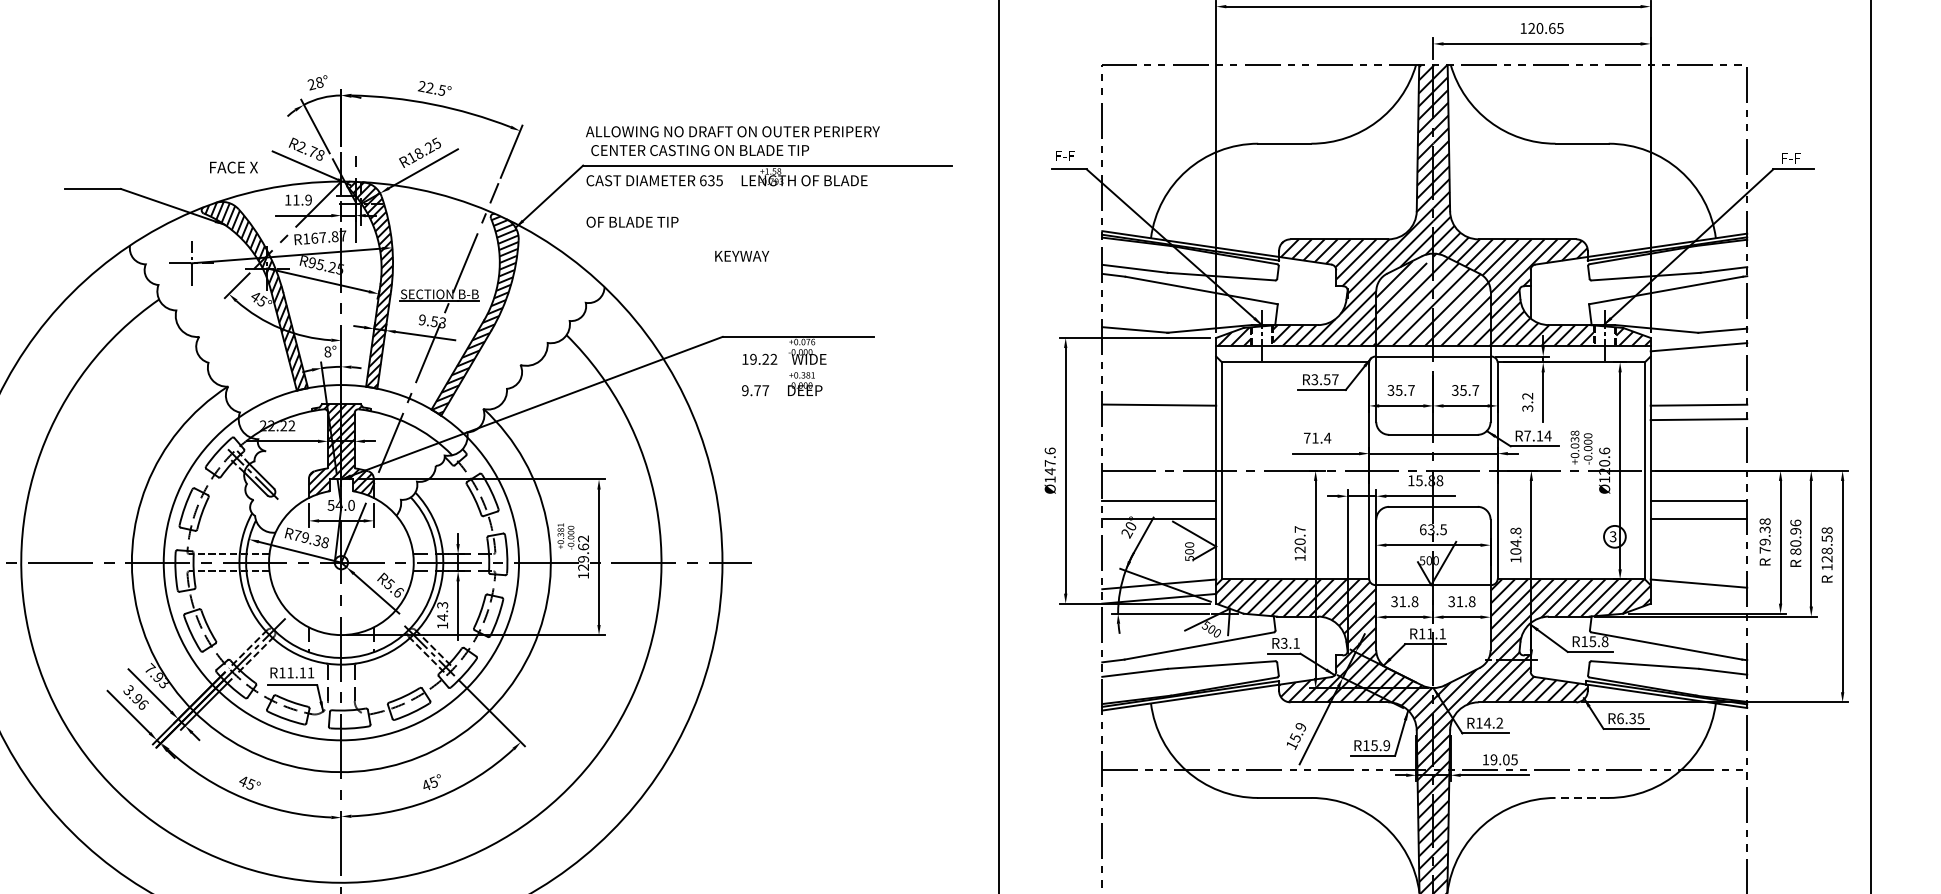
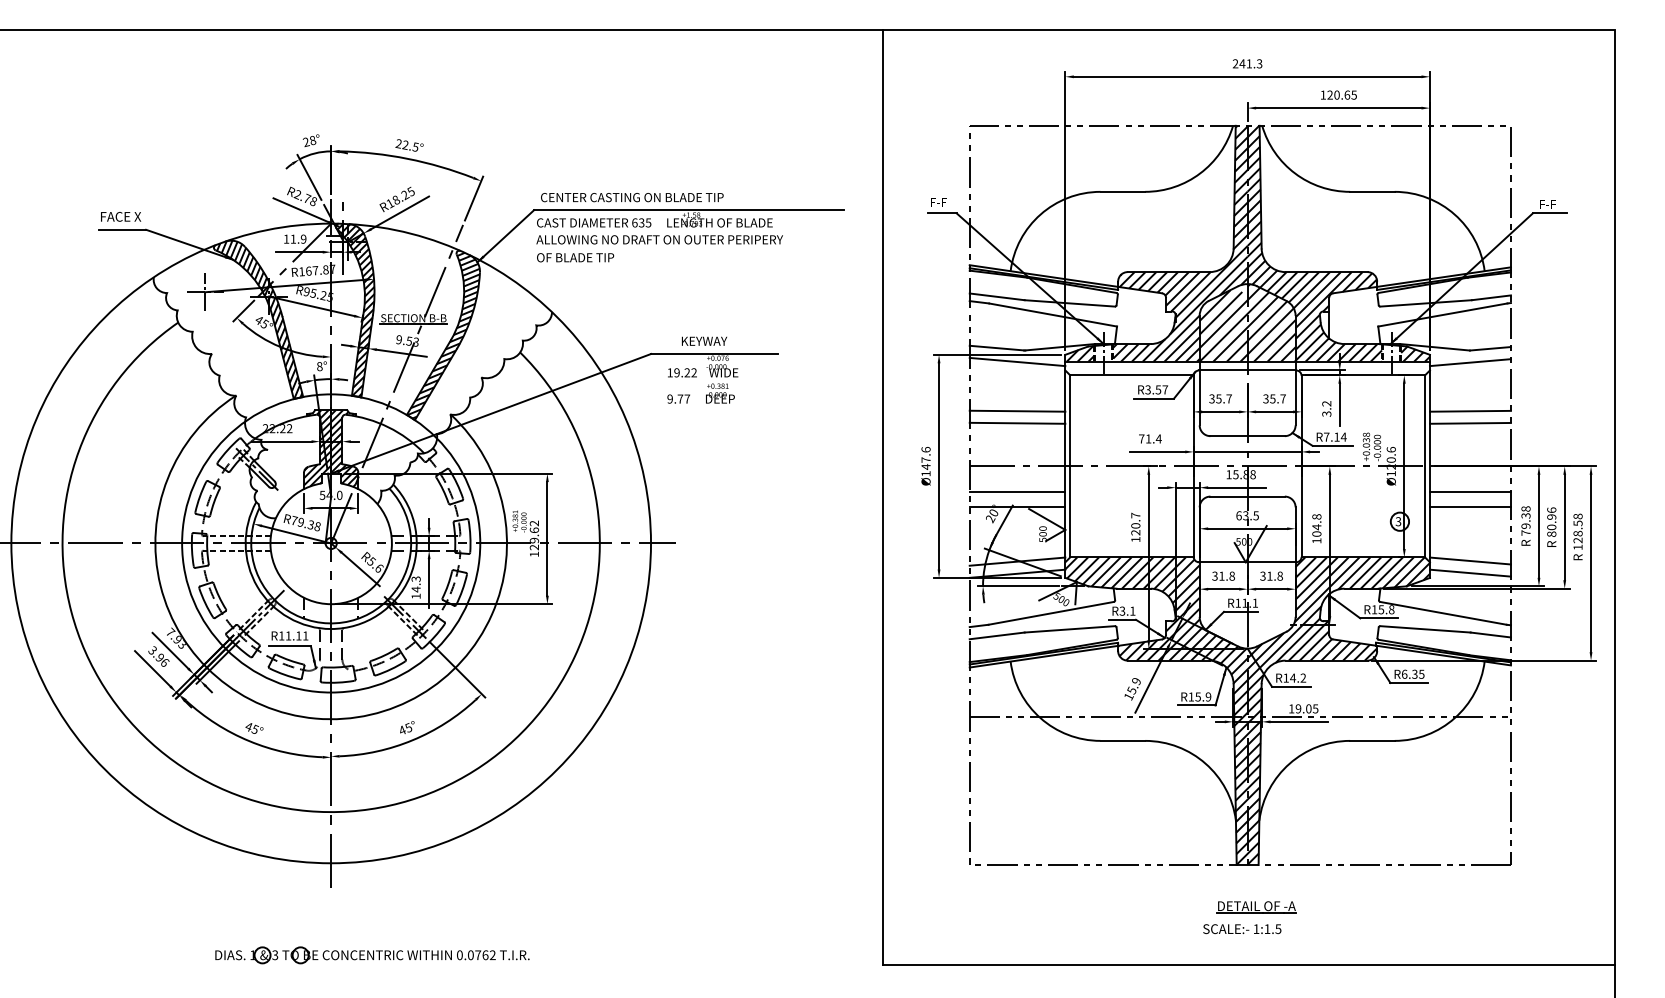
text: (732, 131) -> (659, 239), moved
text: (234, 167) -> (121, 216), moved
text: (742, 255) -> (704, 340), moved
line: (1159, 345) -> (1017, 361), added
line: (1159, 418) -> (1017, 422), added
line: (1697, 597) -> (1469, 572), added
line: (1581, 797) -> (1371, 740), dashed -> solid

